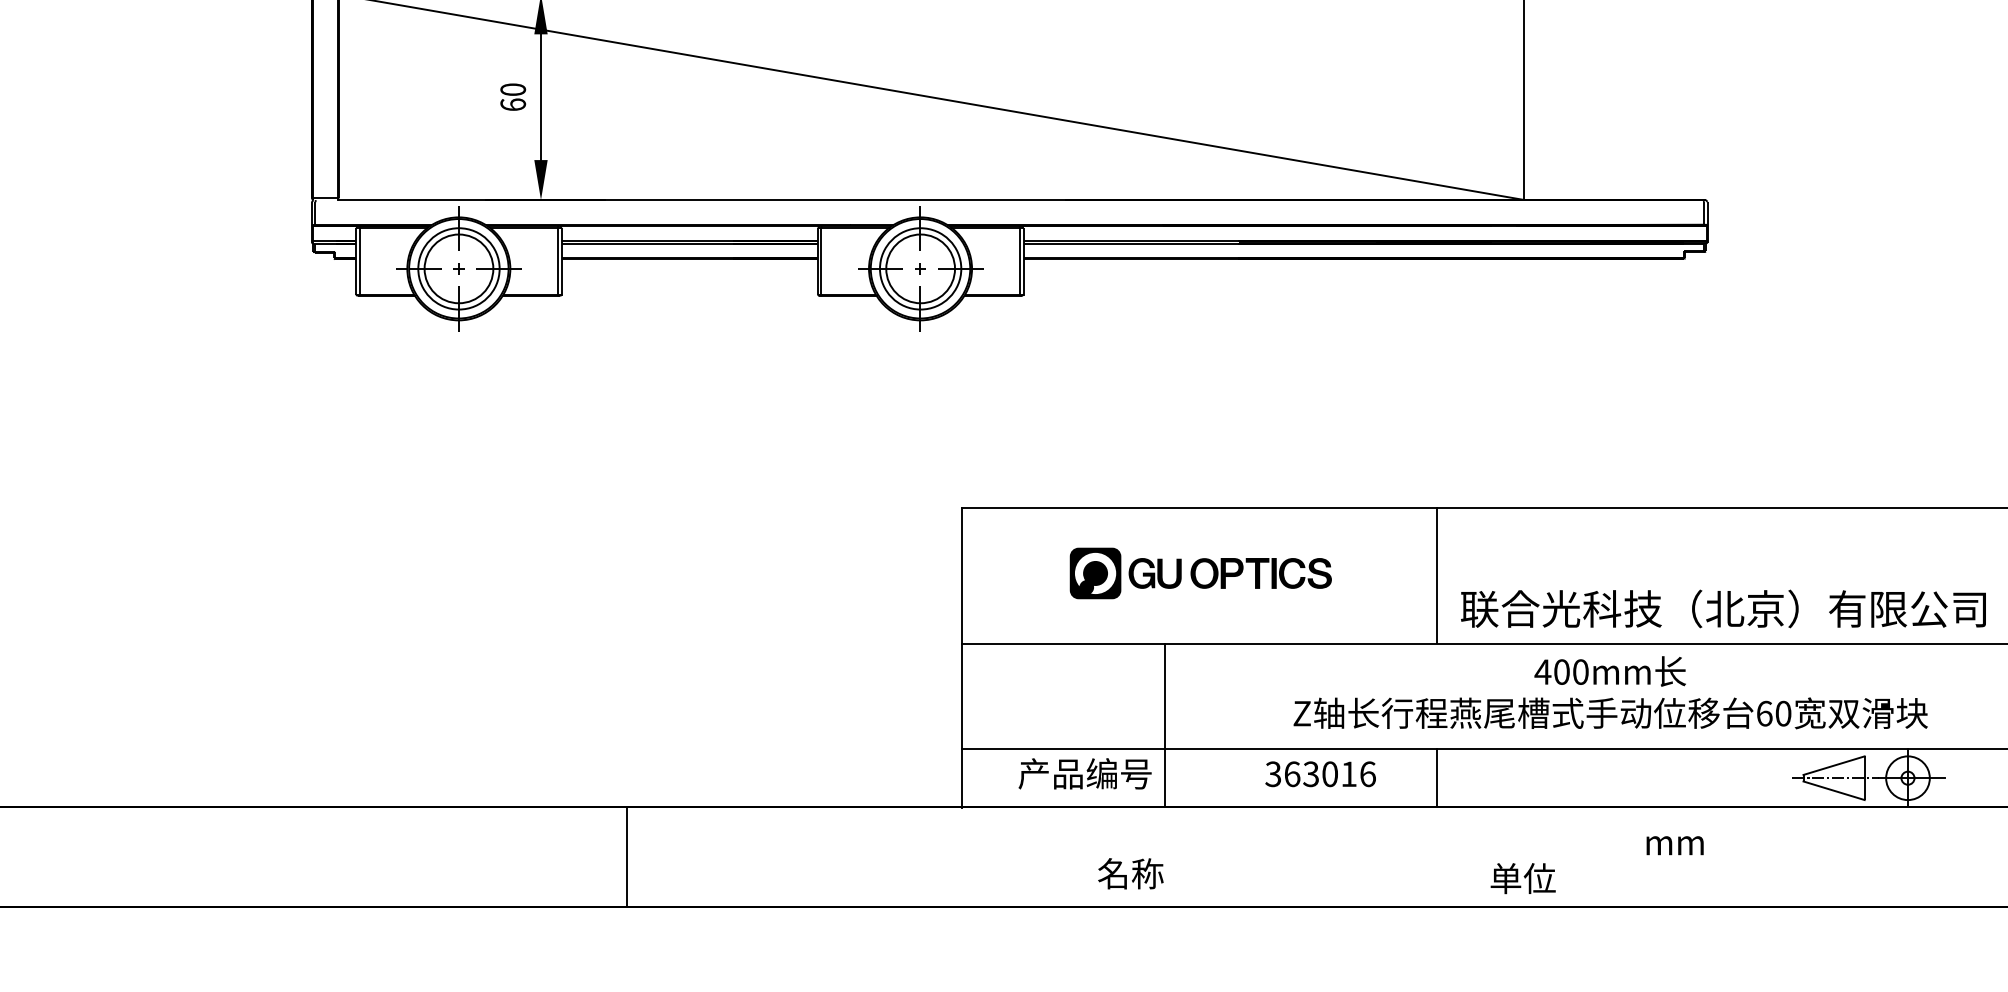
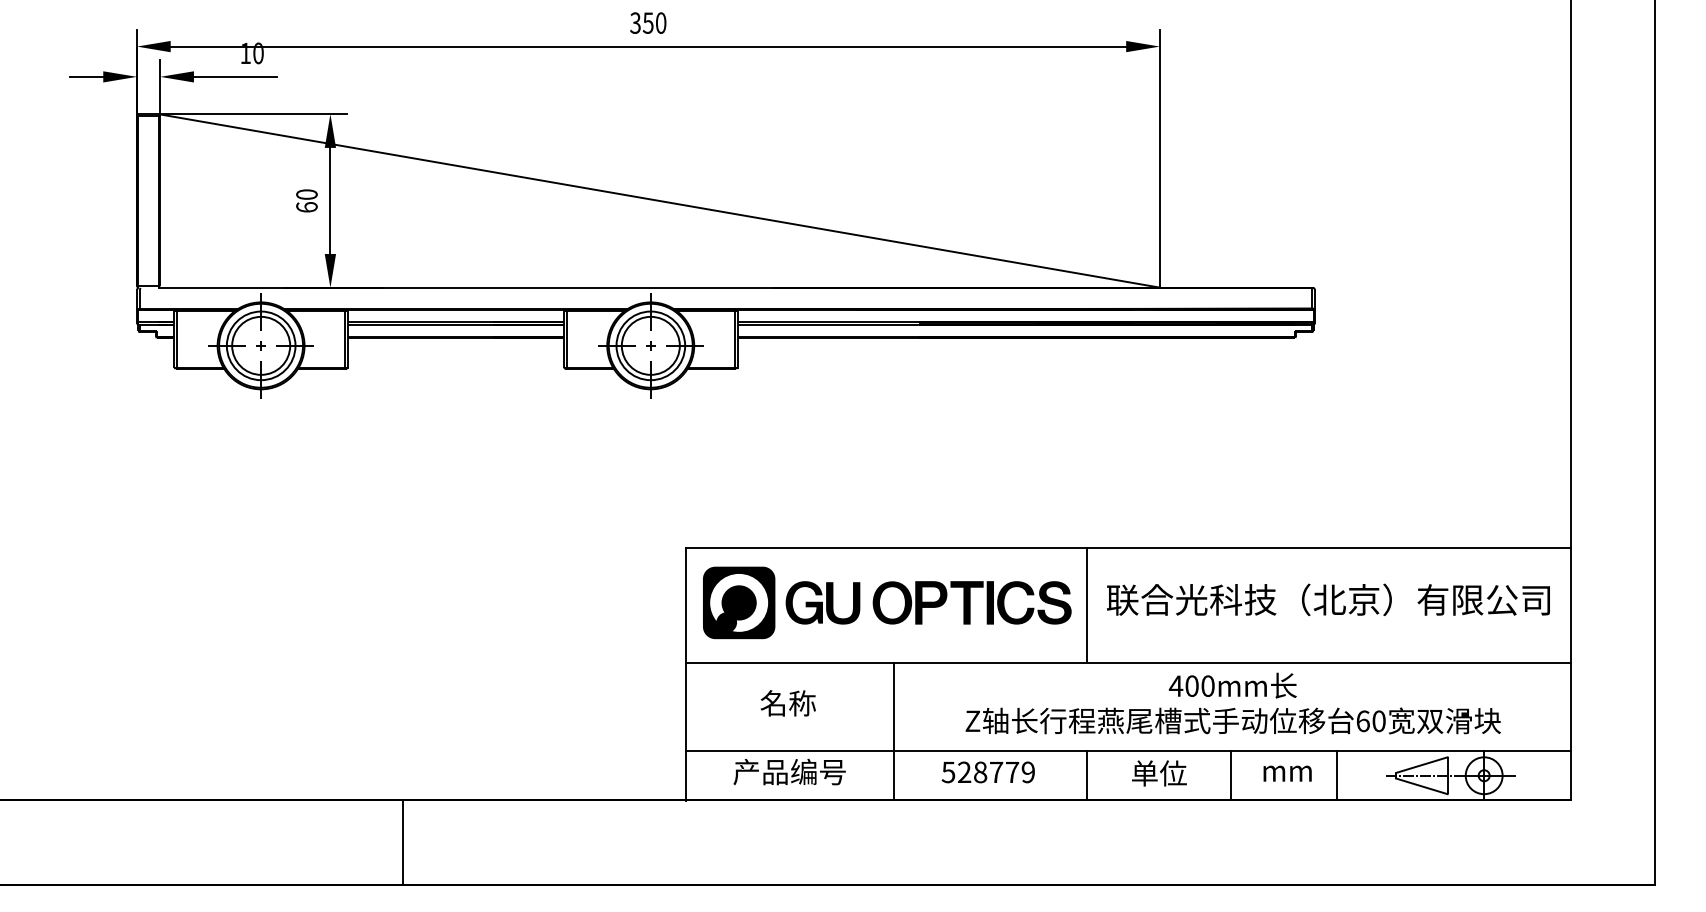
part: (1201, 572) -> (887, 602), size x1.67
text: (1723, 608) -> (1328, 599), moved
line: (1165, 725) -> (894, 731), moved
text: (1320, 774) -> (988, 772), 363016 -> 528779
line: (1608, 777) -> (1231, 775), added
line: (1734, 777) -> (1337, 775), added
text: (1674, 845) -> (1287, 773), moved
text: (1129, 873) -> (787, 703), moved
text: (1523, 878) -> (1159, 773), moved

